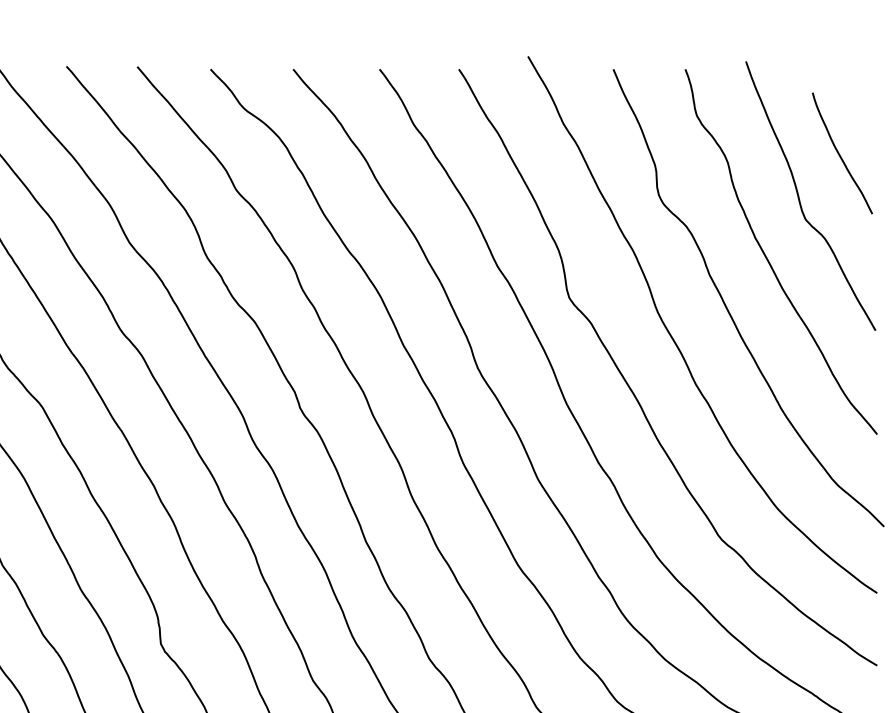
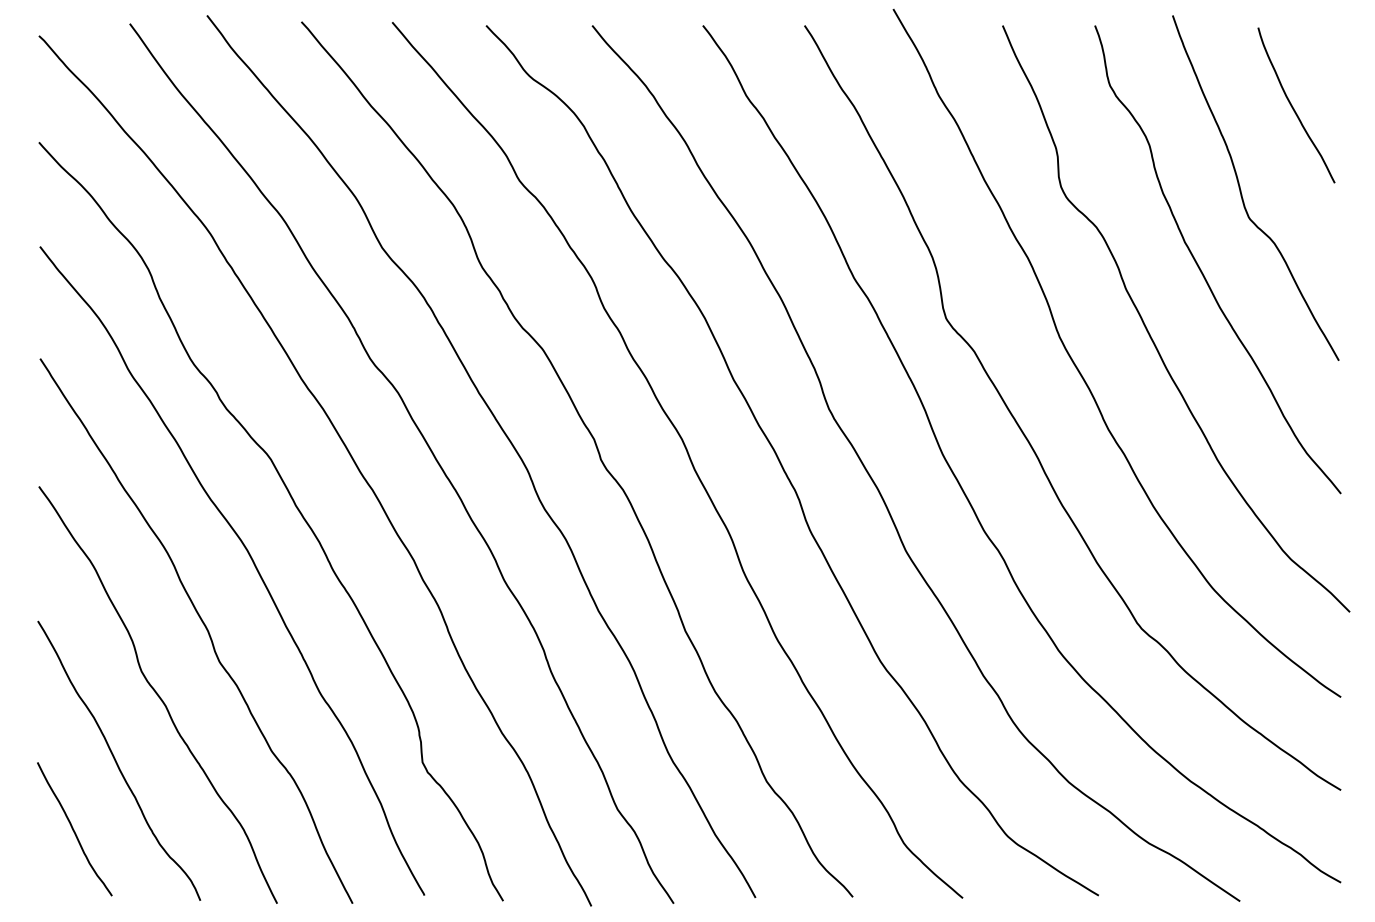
curve: (840, 154) -> (1293, 106), moved

